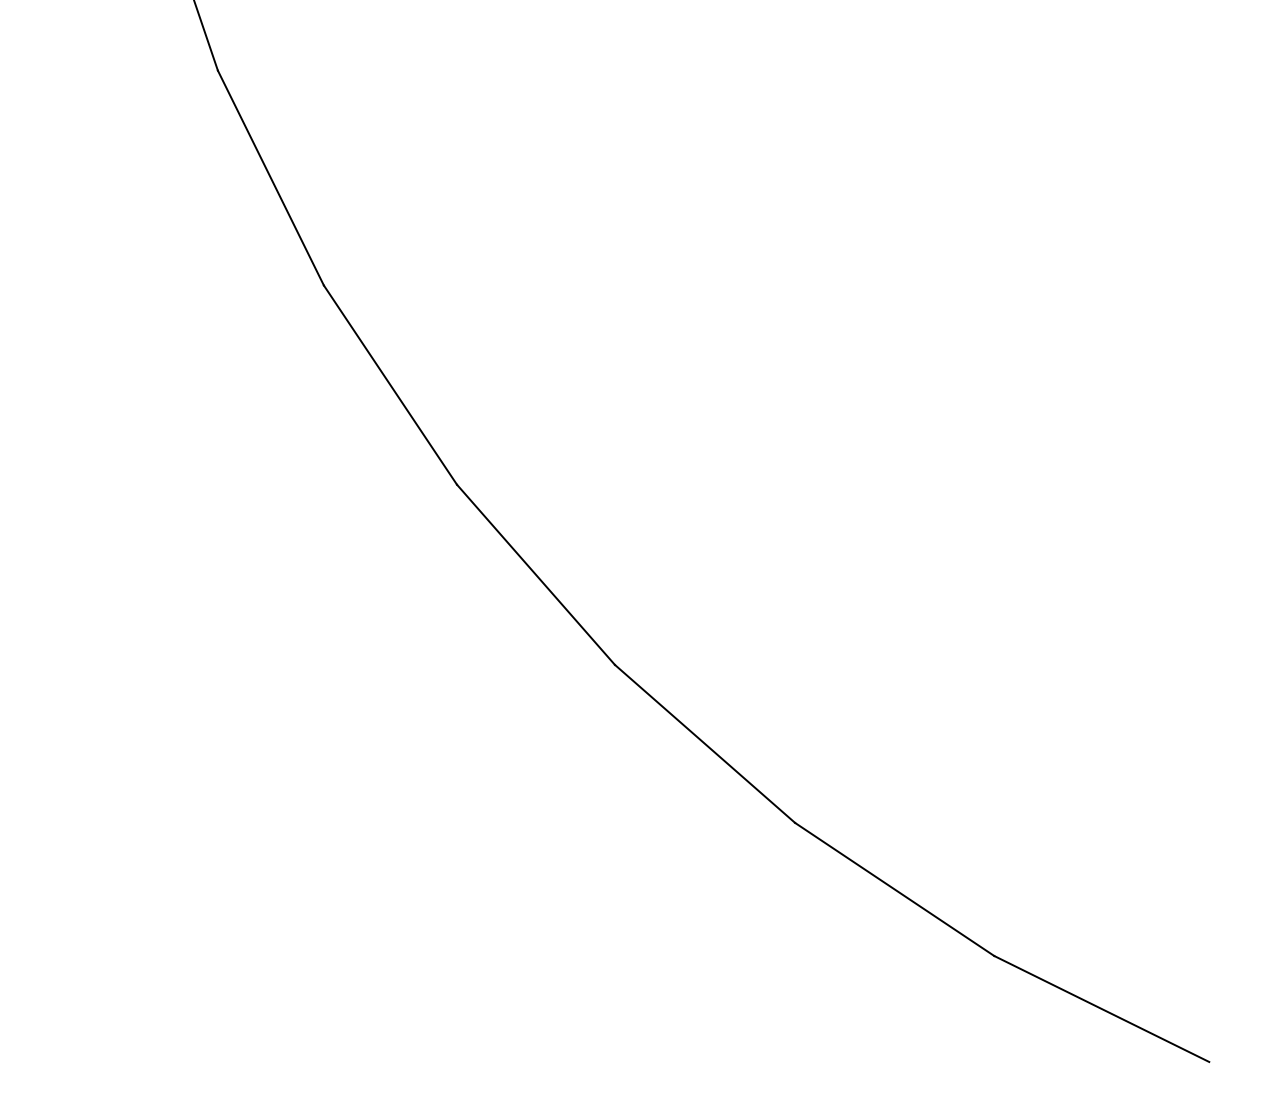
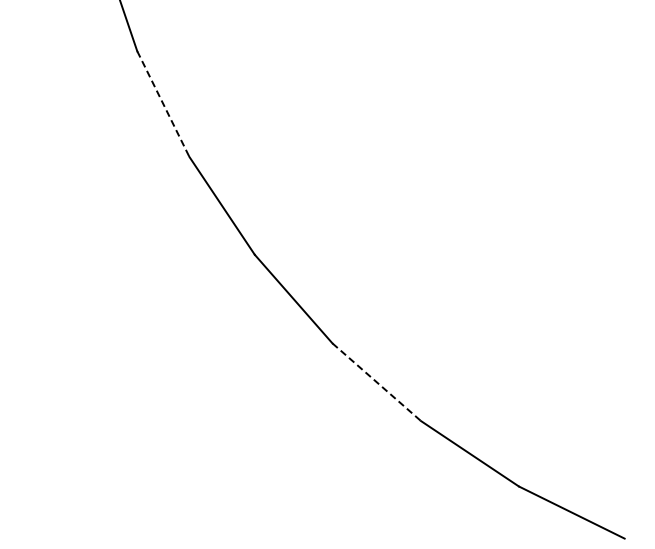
line: (271, 179) -> (163, 104), solid -> dashed
line: (704, 744) -> (376, 382), solid -> dashed

